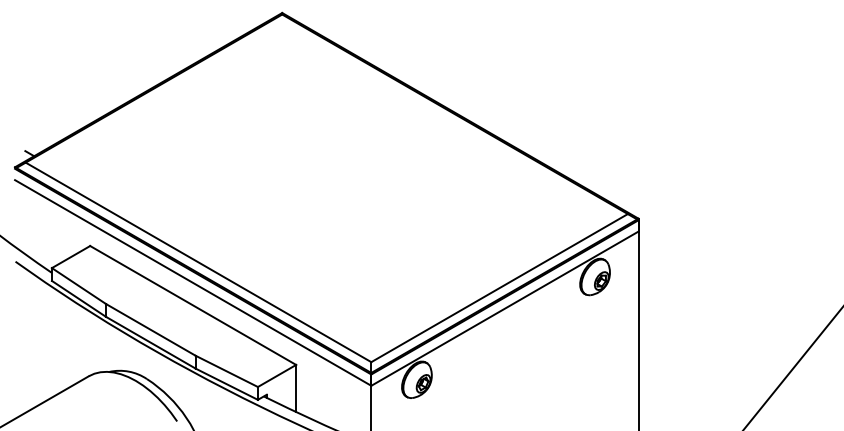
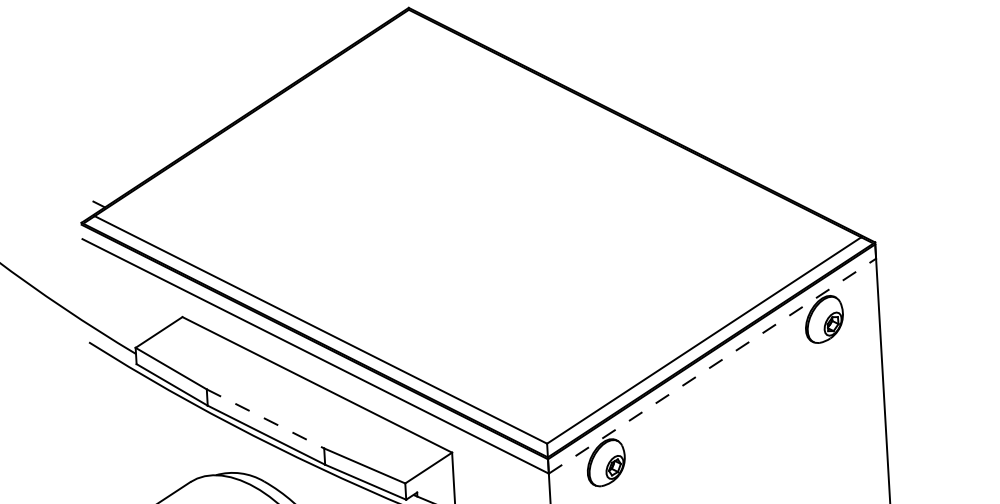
line: (505, 308) -> (713, 365), solid -> dashed
line: (150, 329) -> (264, 418), solid -> dashed

